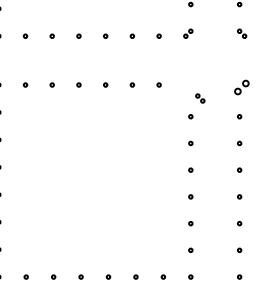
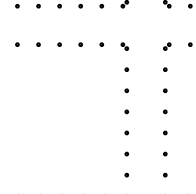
part: (242, 87) -> (167, 46), size x0.62
part: (200, 98) -> (124, 46), moved

